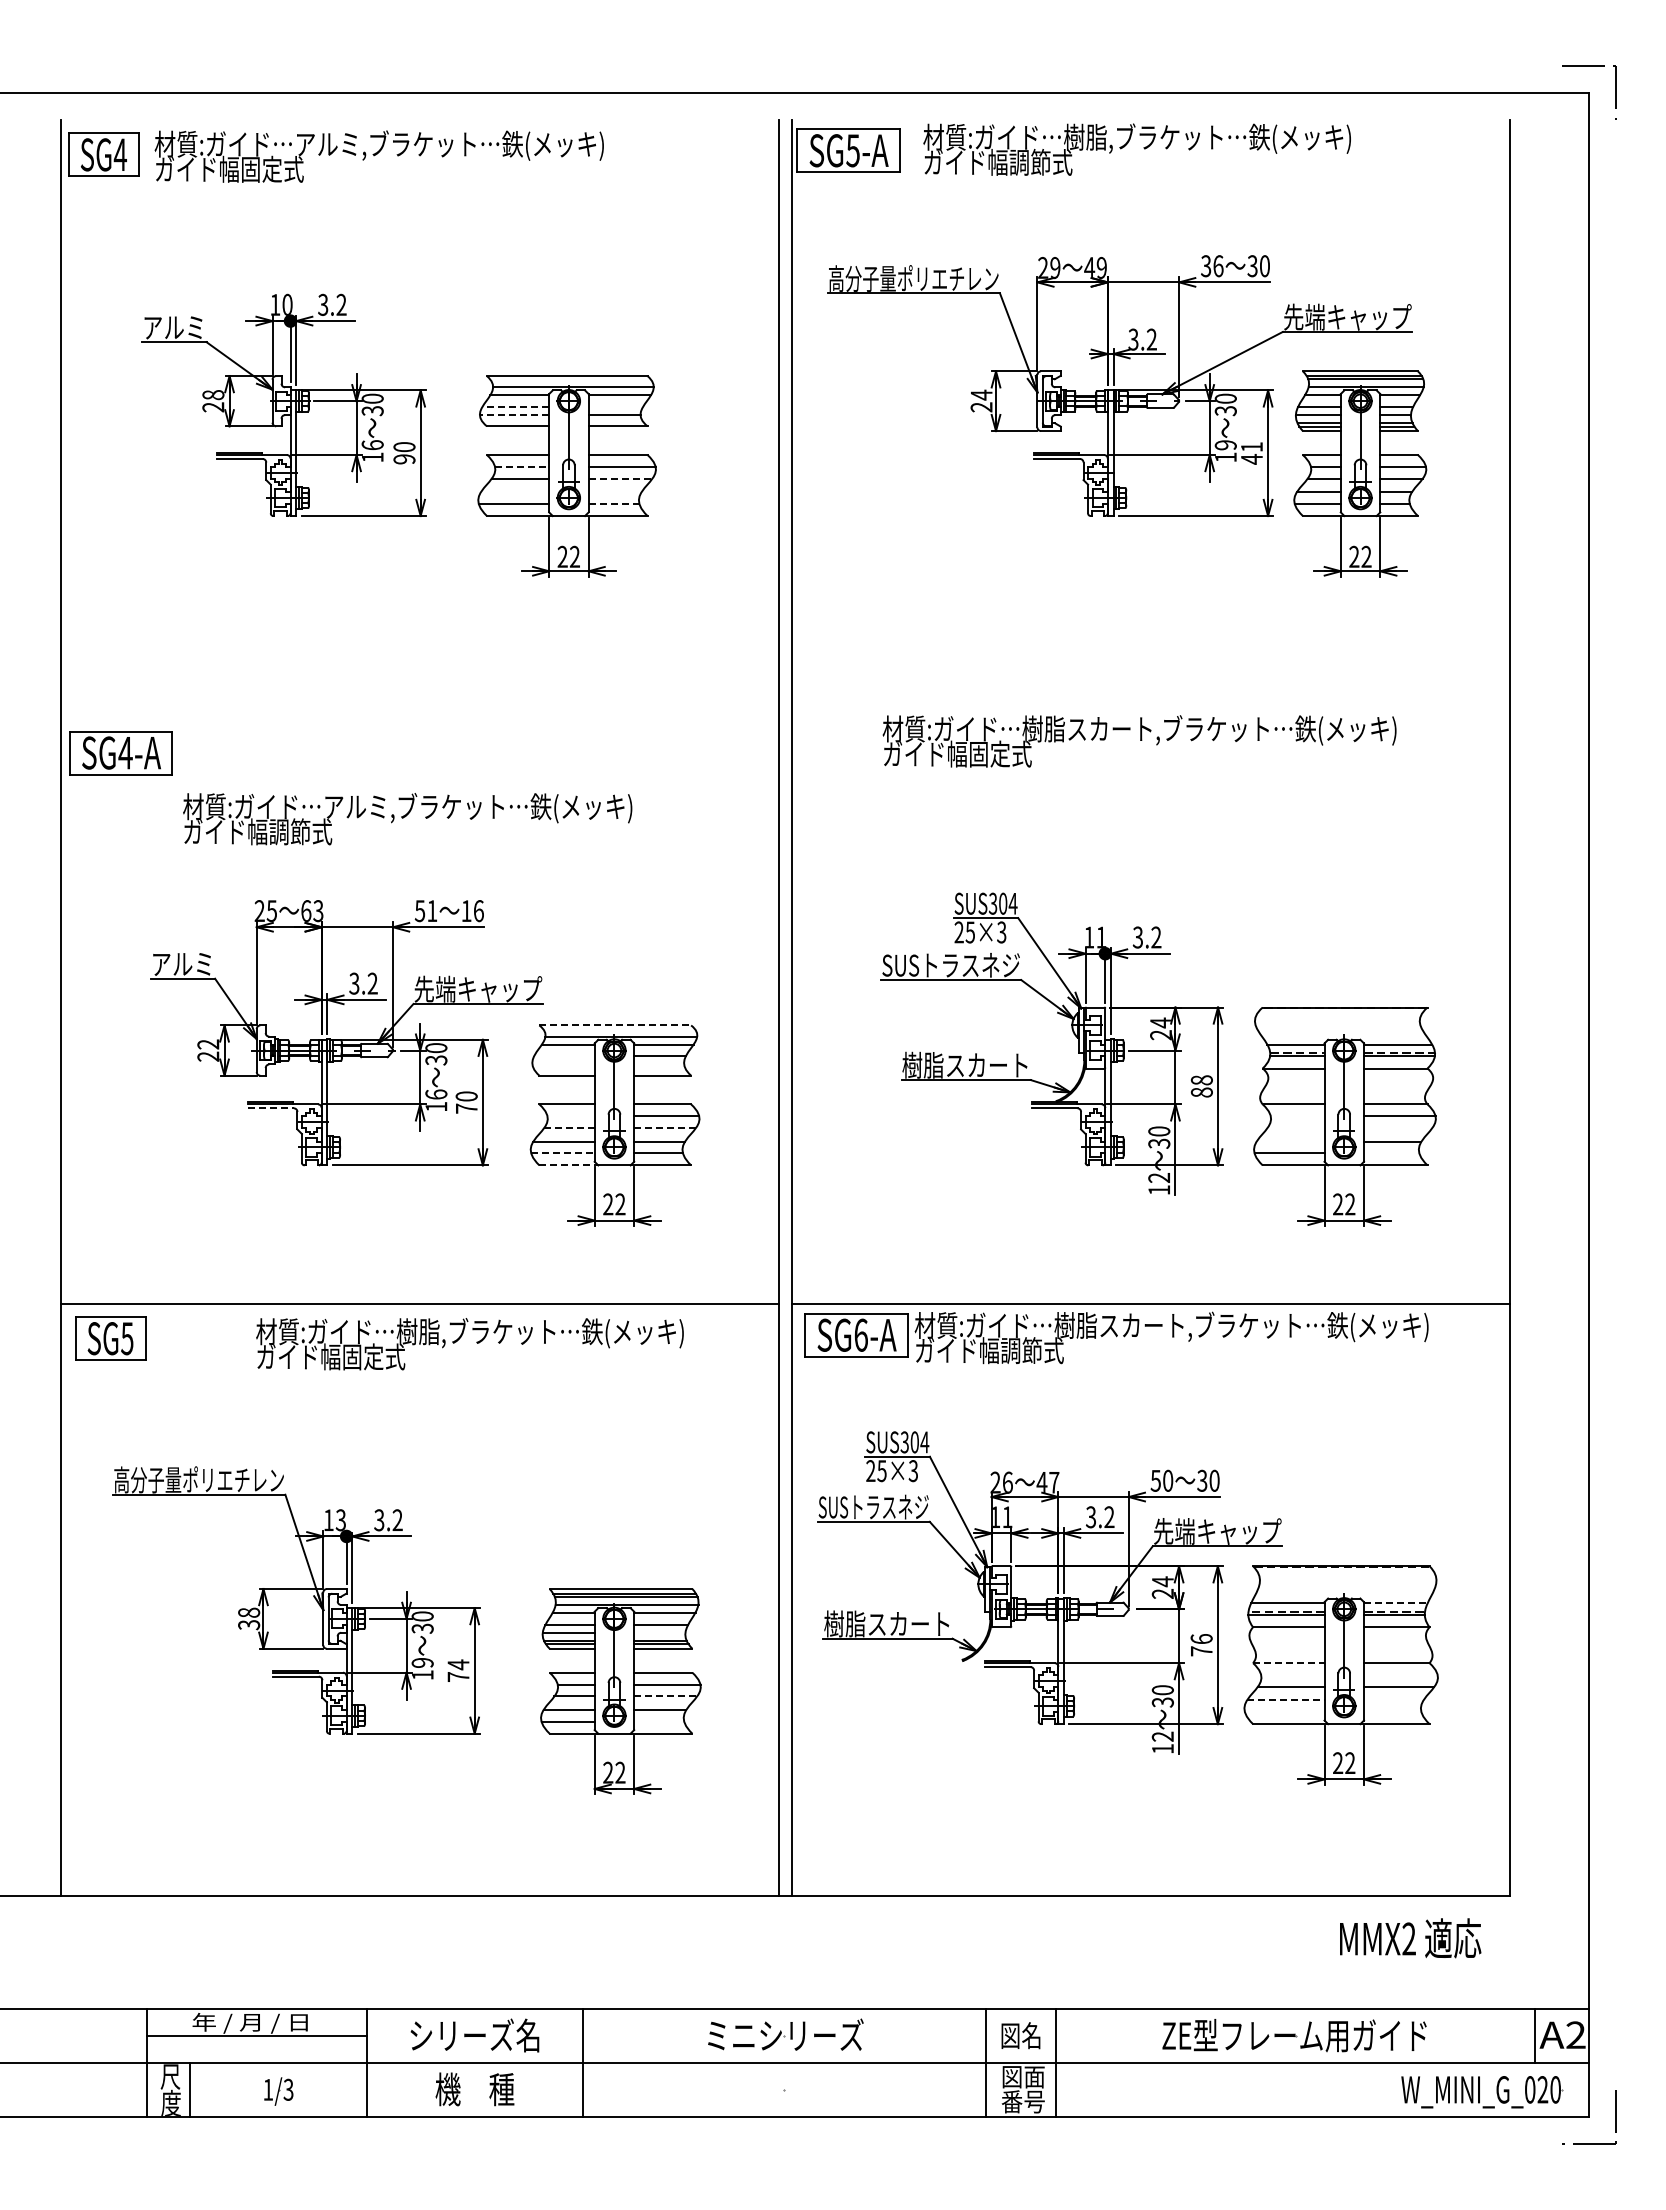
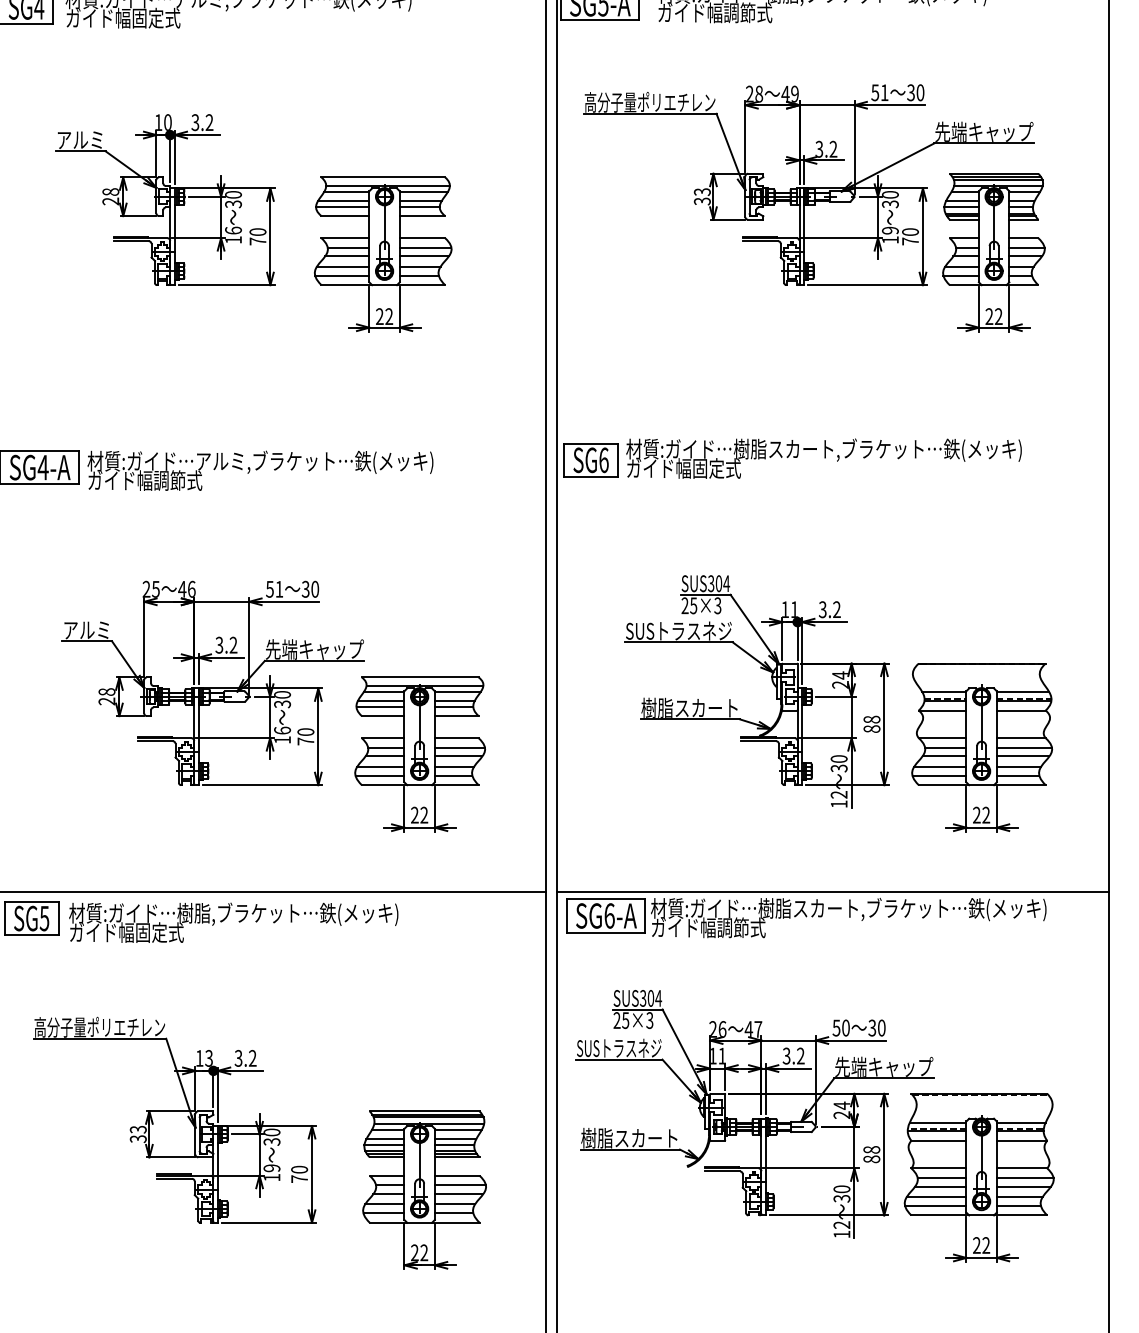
text: (1212, 266) -> (880, 93), 36 -> 51
text: (1055, 267) -> (759, 93), 29 -> 28
text: (981, 400) -> (702, 196), 24 -> 33
line: (515, 407) -> (343, 201), dashed -> solid
line: (615, 407) -> (420, 201), added
line: (514, 415) -> (342, 207), dashed -> solid
text: (1251, 453) -> (910, 237), 41 -> 70
text: (404, 459) -> (257, 241), 90 -> 70
line: (522, 467) -> (348, 247), dashed -> solid
line: (620, 478) -> (424, 256), dashed -> solid
line: (514, 492) -> (342, 267), added
line: (614, 492) -> (419, 267), added
line: (614, 503) -> (419, 275), dashed -> solid
part: (836, 743) -> (590, 460), added
text: (407, 819) -> (260, 471), moved
text: (311, 911) -> (186, 589), 63 -> 46
text: (472, 911) -> (310, 589), 16 -> 30
line: (615, 1025) -> (420, 677), dashed -> solid
text: (208, 1044) -> (107, 692), 22 -> 28
line: (564, 1056) -> (381, 701), added
line: (563, 1064) -> (380, 707), added
line: (659, 1064) -> (454, 707), added
line: (271, 1108) -> (155, 741), dashed -> solid
line: (570, 1116) -> (385, 747), added
line: (1297, 1116) -> (945, 747), added
line: (569, 1128) -> (385, 756), dashed -> solid
line: (665, 1128) -> (458, 756), dashed -> solid
line: (1295, 1128) -> (944, 756), added
line: (1398, 1128) -> (1023, 756), added
line: (1290, 1141) -> (940, 766), added
line: (562, 1153) -> (379, 776), dashed -> solid
line: (1391, 1153) -> (1017, 776), added
line: (569, 1165) -> (385, 785), dashed -> solid
text: (469, 1344) -> (233, 923), moved
line: (1395, 1603) -> (1021, 1122), dashed -> solid
text: (248, 1612) -> (137, 1129), 38 -> 33
line: (659, 1632) -> (454, 1144), added
text: (1201, 1645) -> (871, 1154), 76 -> 88
line: (1288, 1663) -> (938, 1168), dashed -> solid
text: (458, 1664) -> (299, 1169), 74 -> 70
line: (1292, 1675) -> (941, 1177), added
line: (1400, 1675) -> (1024, 1177), added
line: (666, 1696) -> (459, 1194), dashed -> solid
line: (1285, 1700) -> (936, 1197), dashed -> solid
line: (1393, 1700) -> (1019, 1197), added
line: (1284, 1712) -> (935, 1206), added
line: (1392, 1712) -> (1018, 1206), added
line: (659, 1721) -> (454, 1213), added

